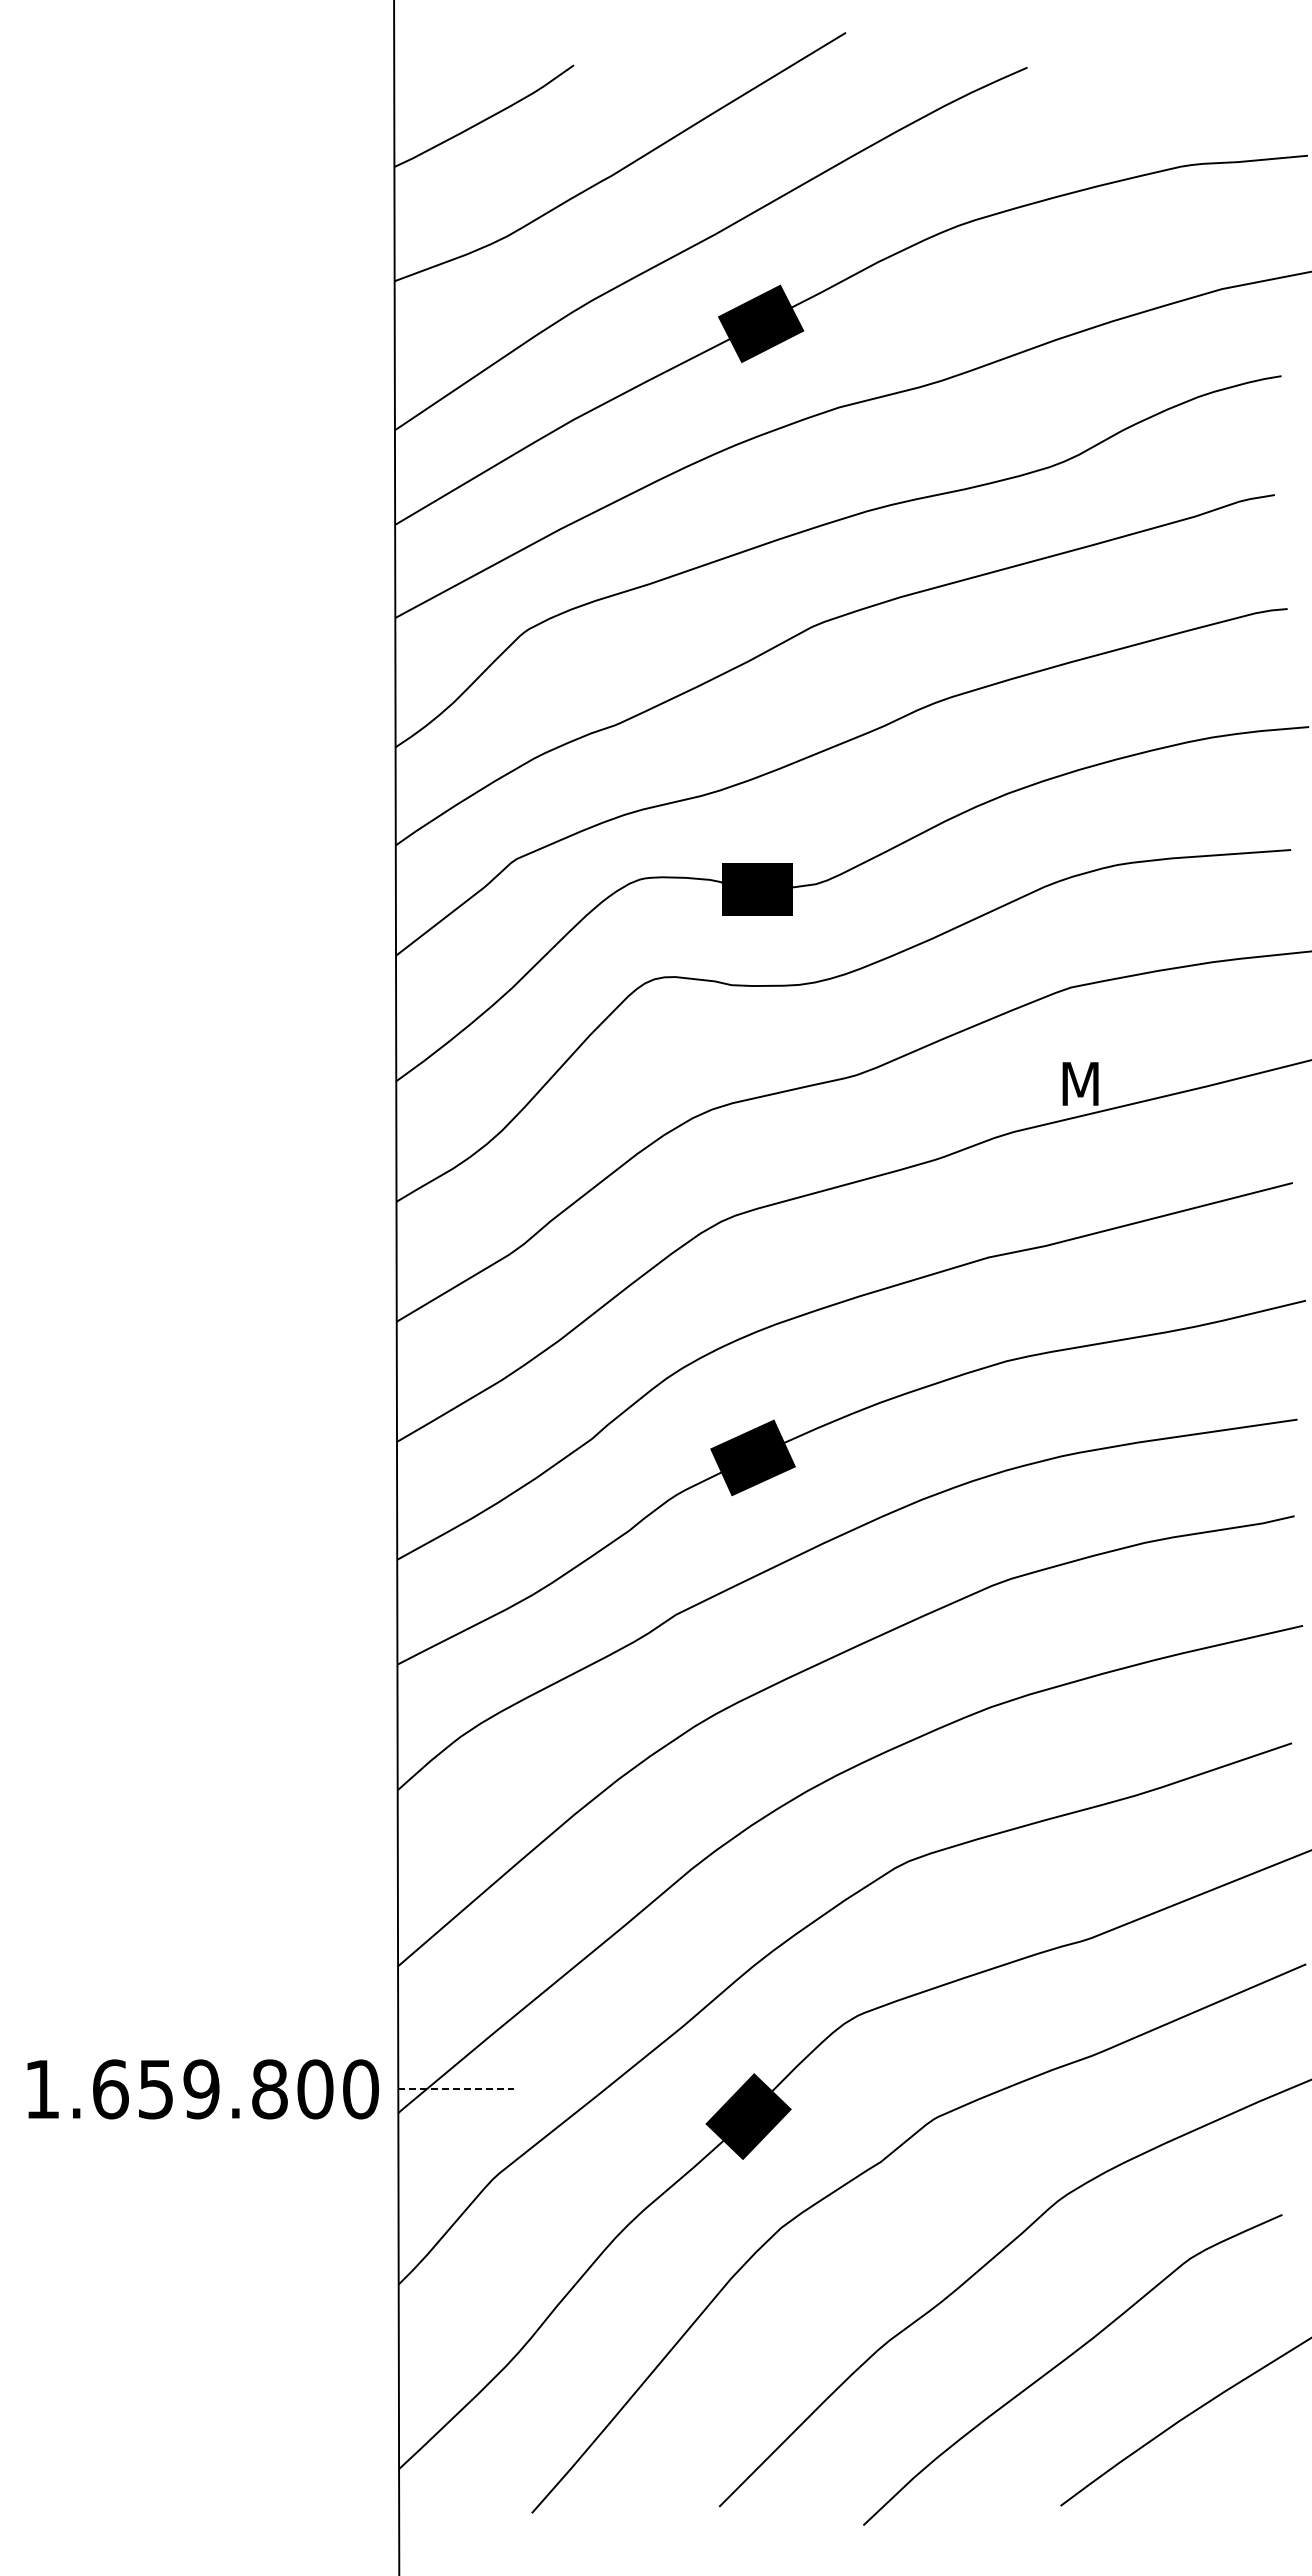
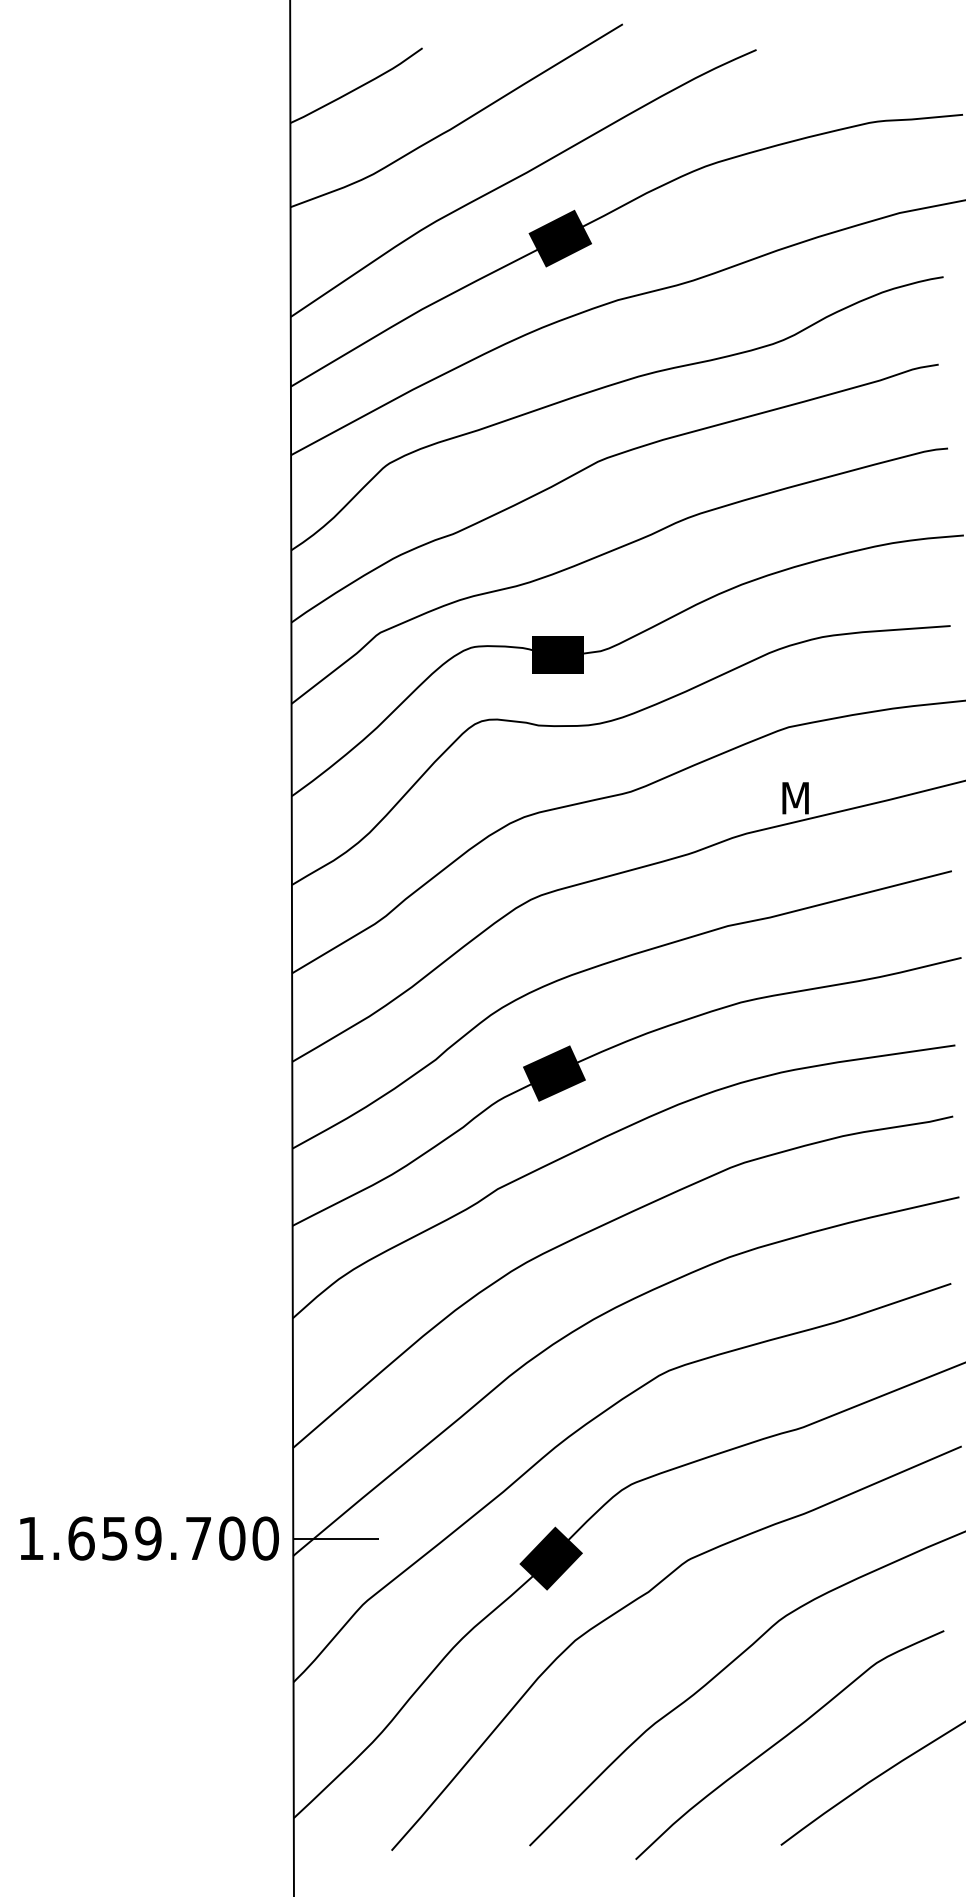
text: (269, 2089) -> (198, 1538), 1.659.800 -> 1.659.700
line: (456, 2089) -> (336, 1538), dashed -> solid

